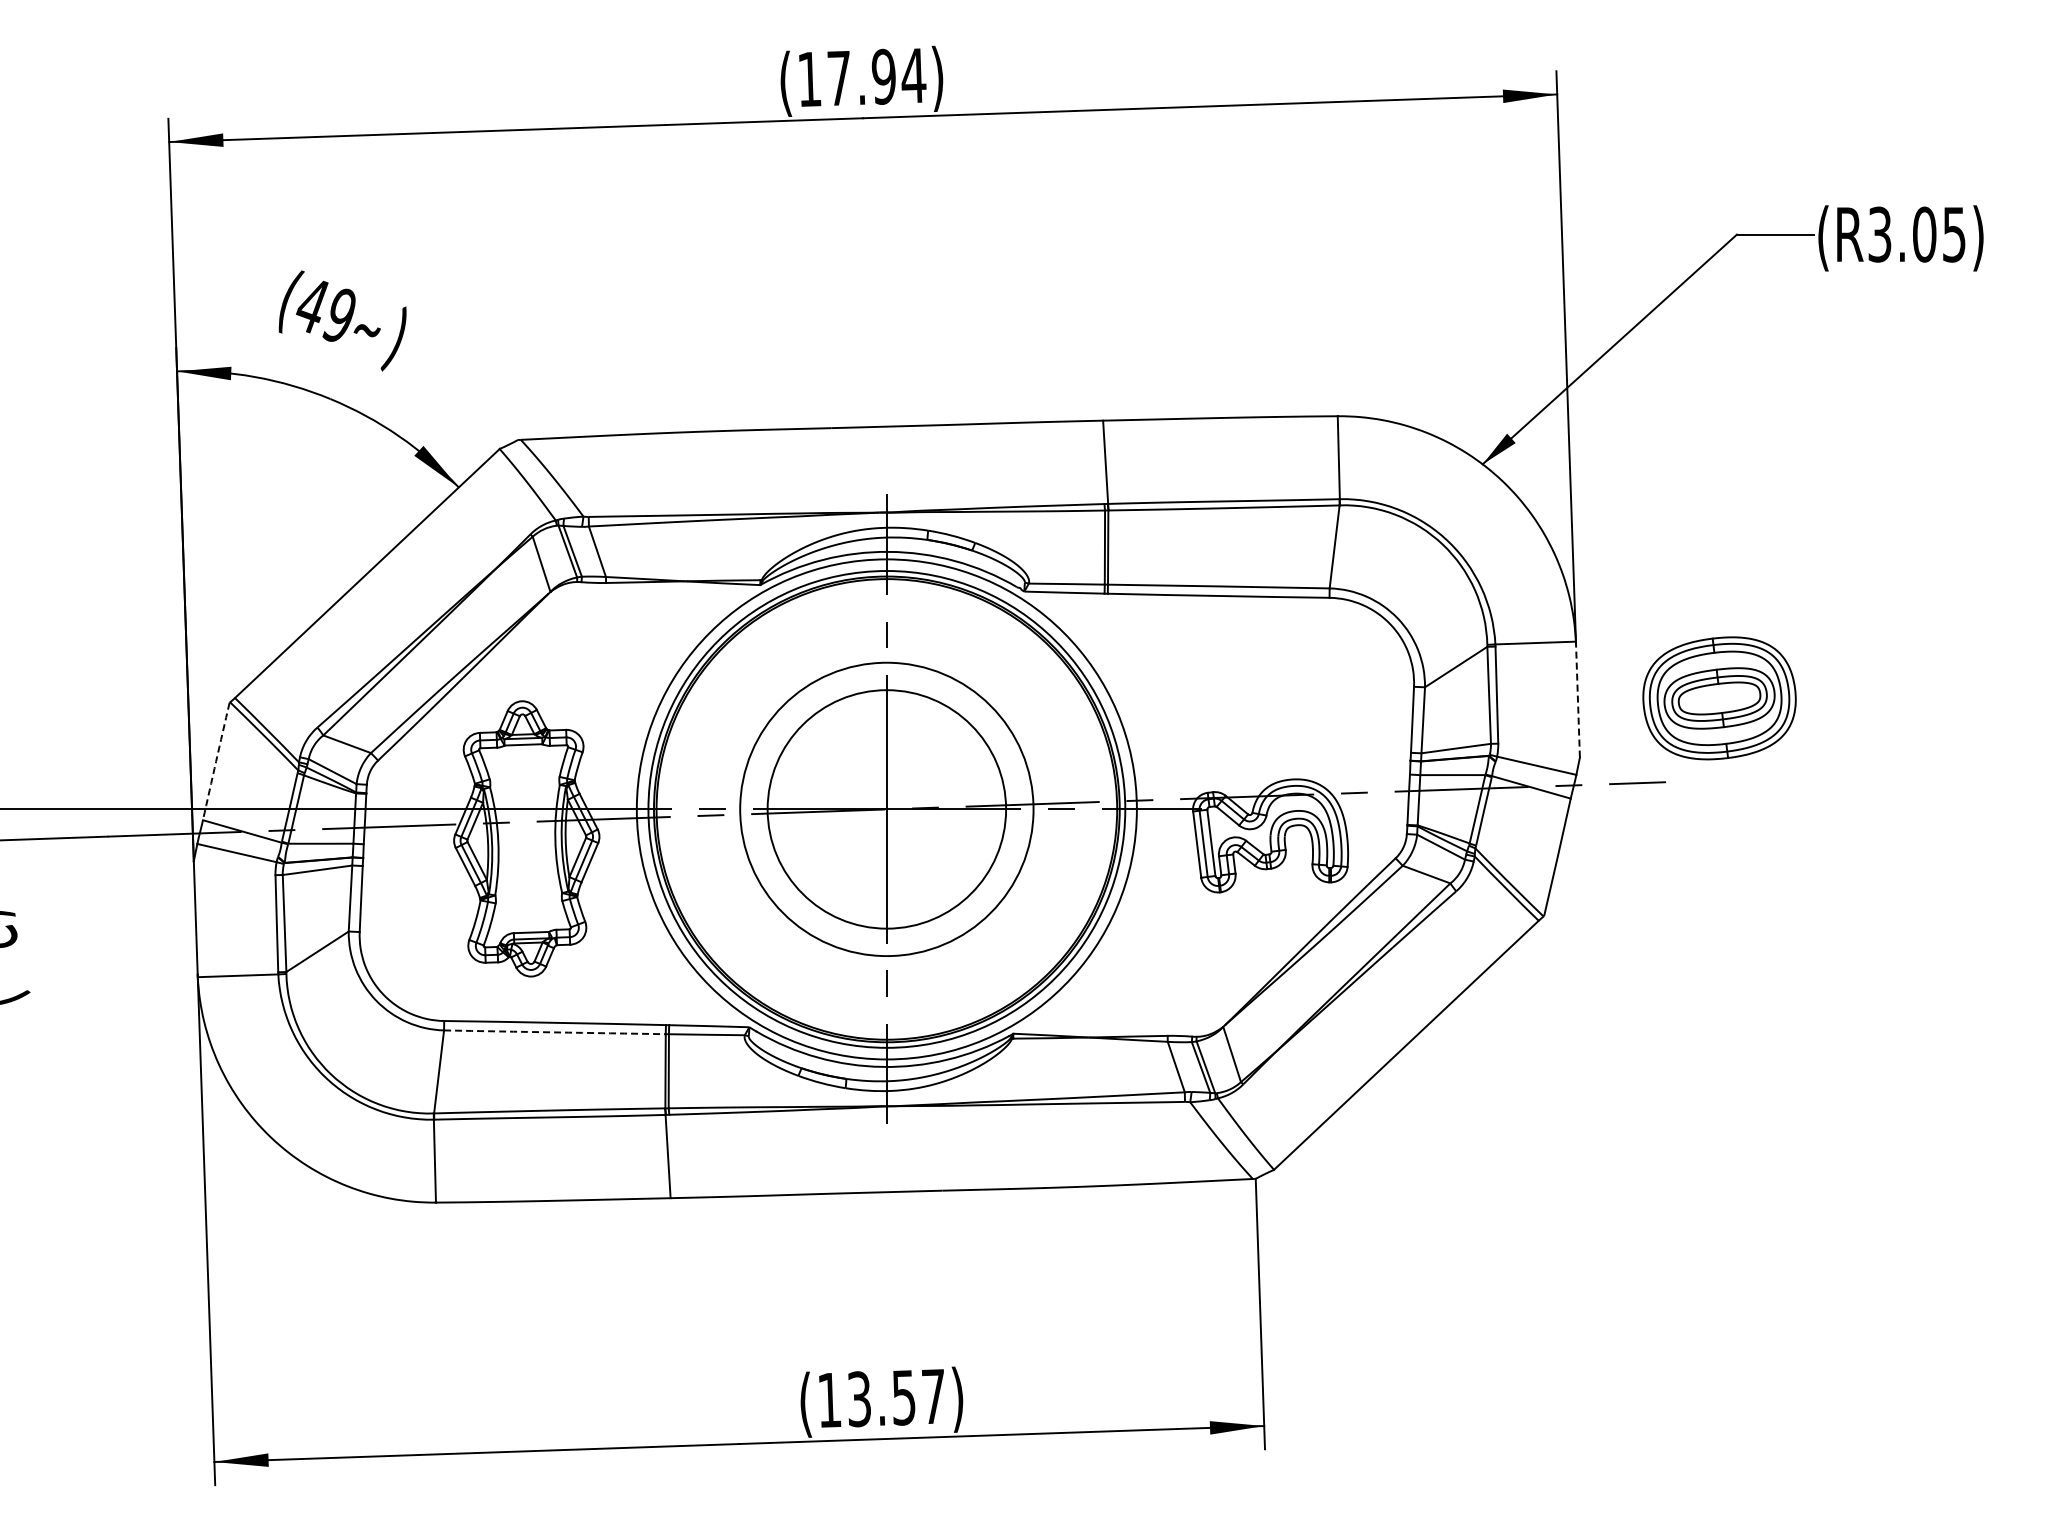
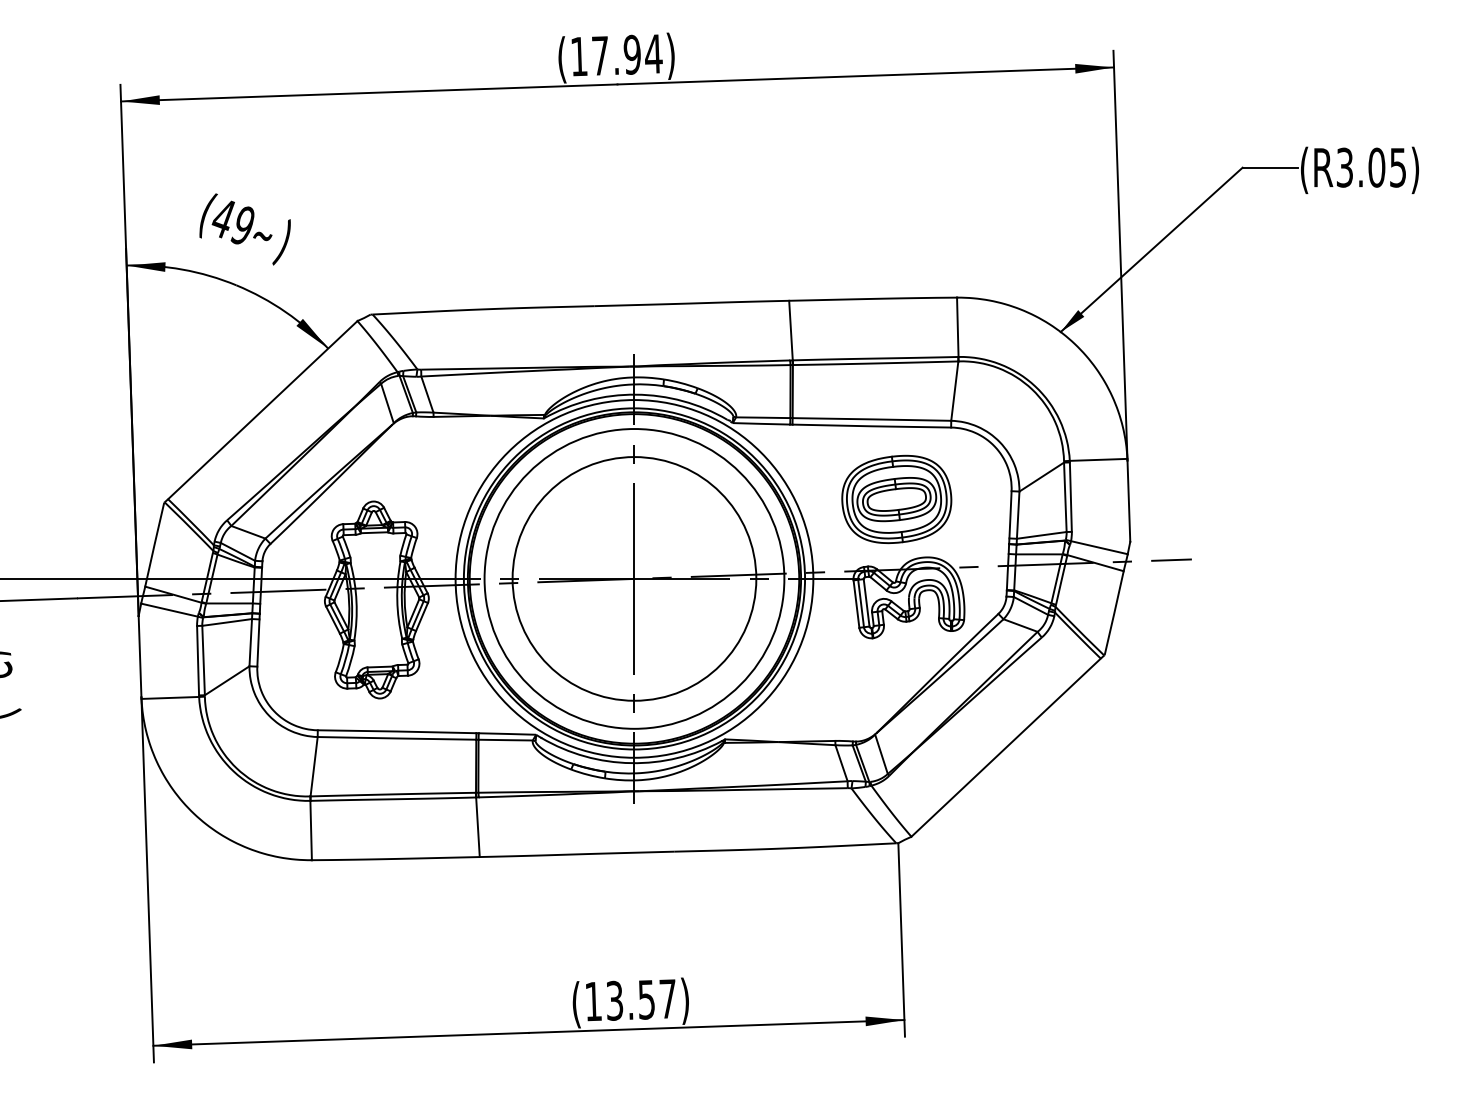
part: (1719, 698) -> (896, 499), moved
line: (1577, 700) -> (1128, 500), dashed -> solid
arc: (216, 761) -> (154, 544), dashed -> solid
circle: (886, 808) -> (634, 578), size x1.43
circle: (886, 809) -> (634, 578), size x1.43
arc: (554, 1032) -> (396, 738), dashed -> solid

